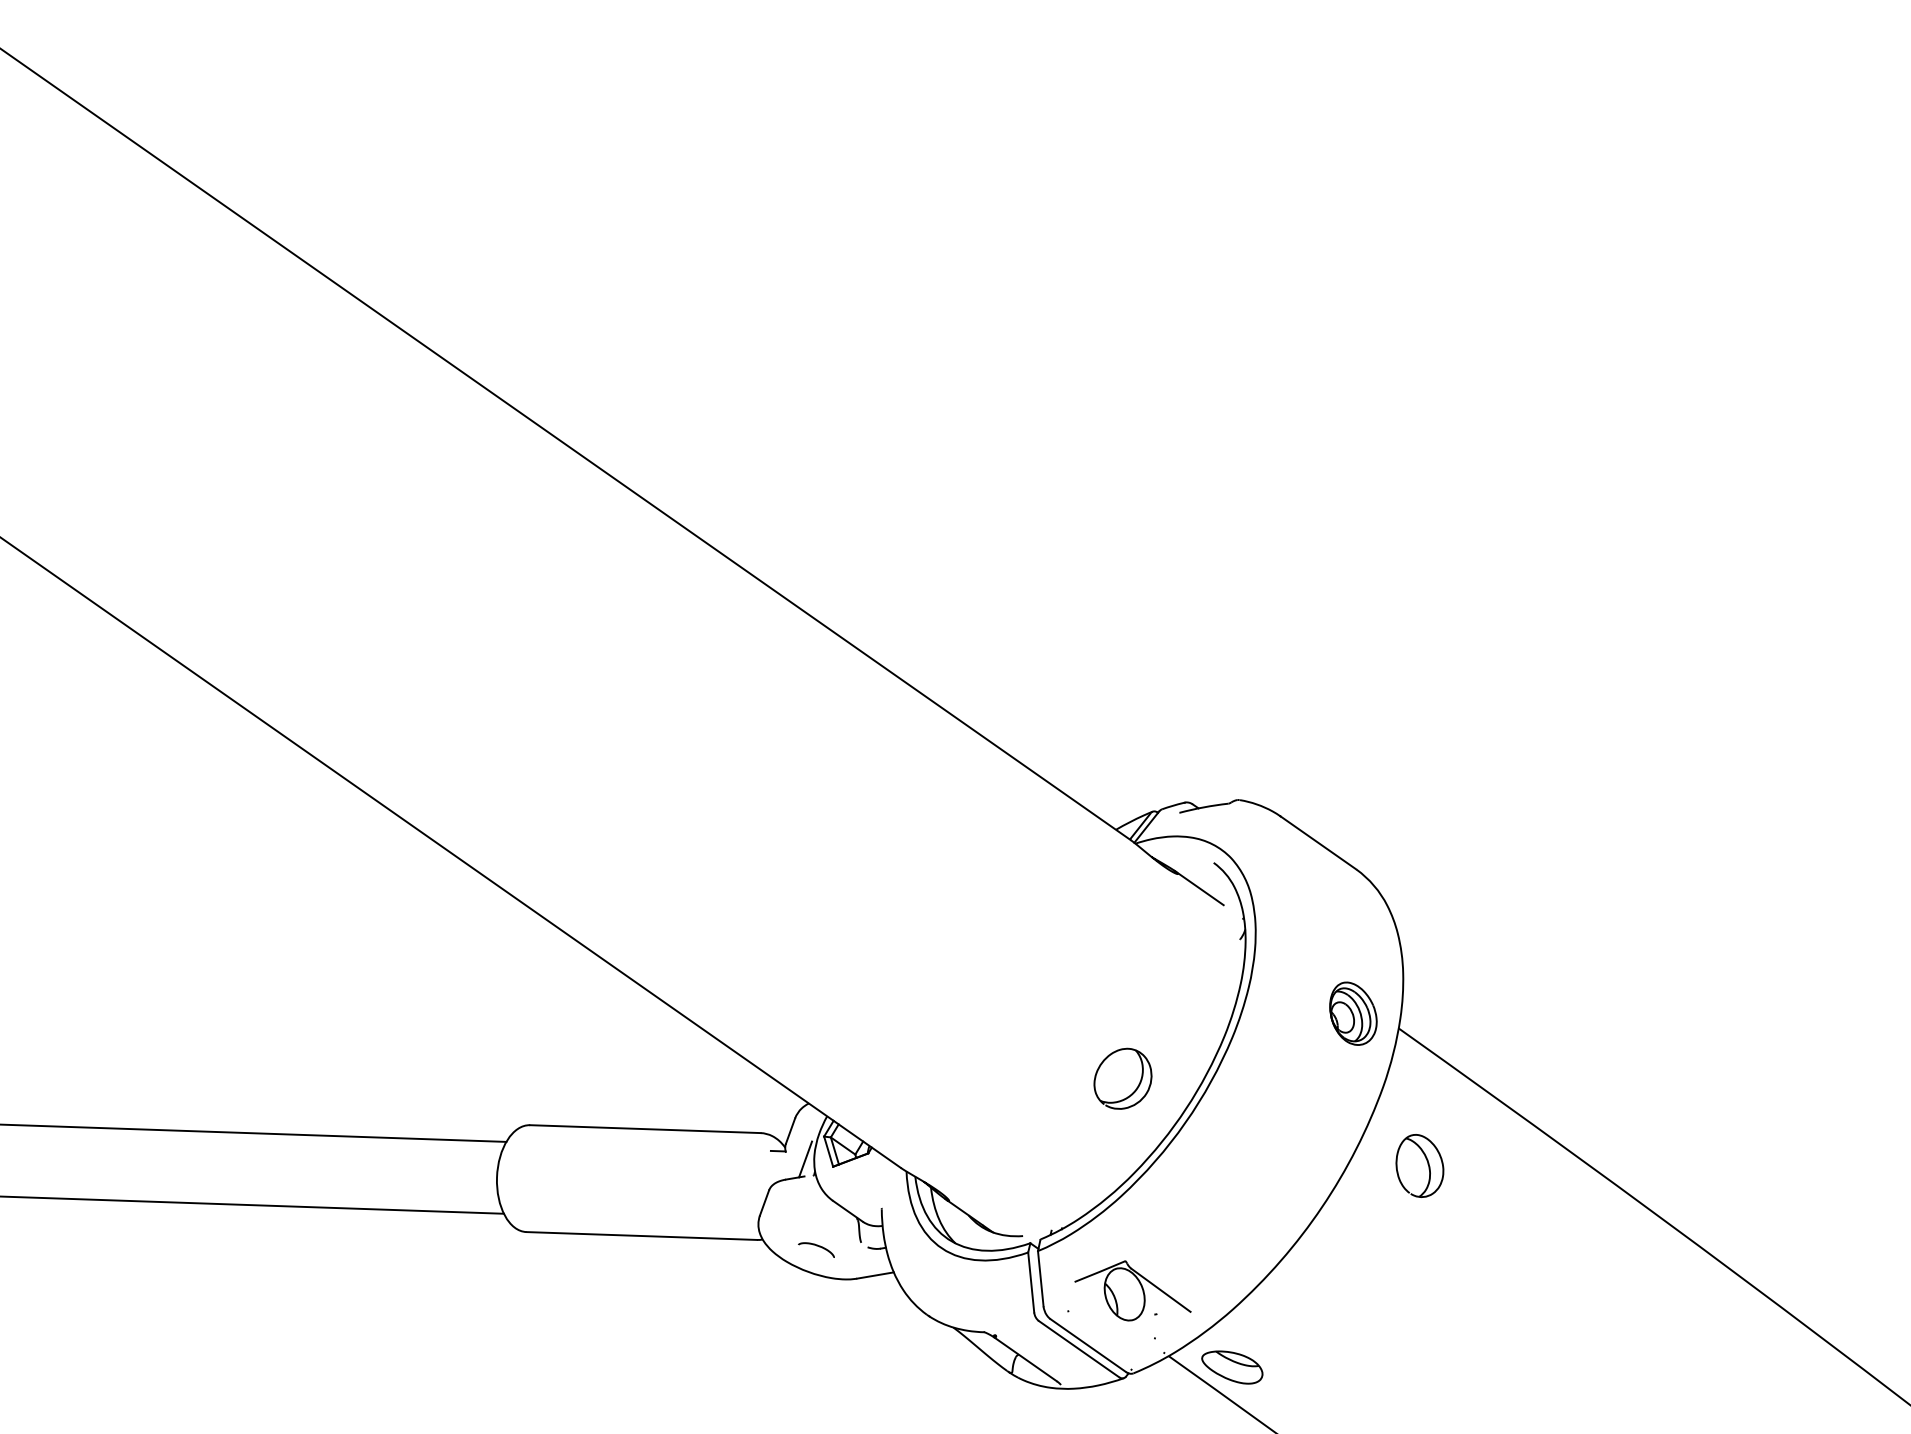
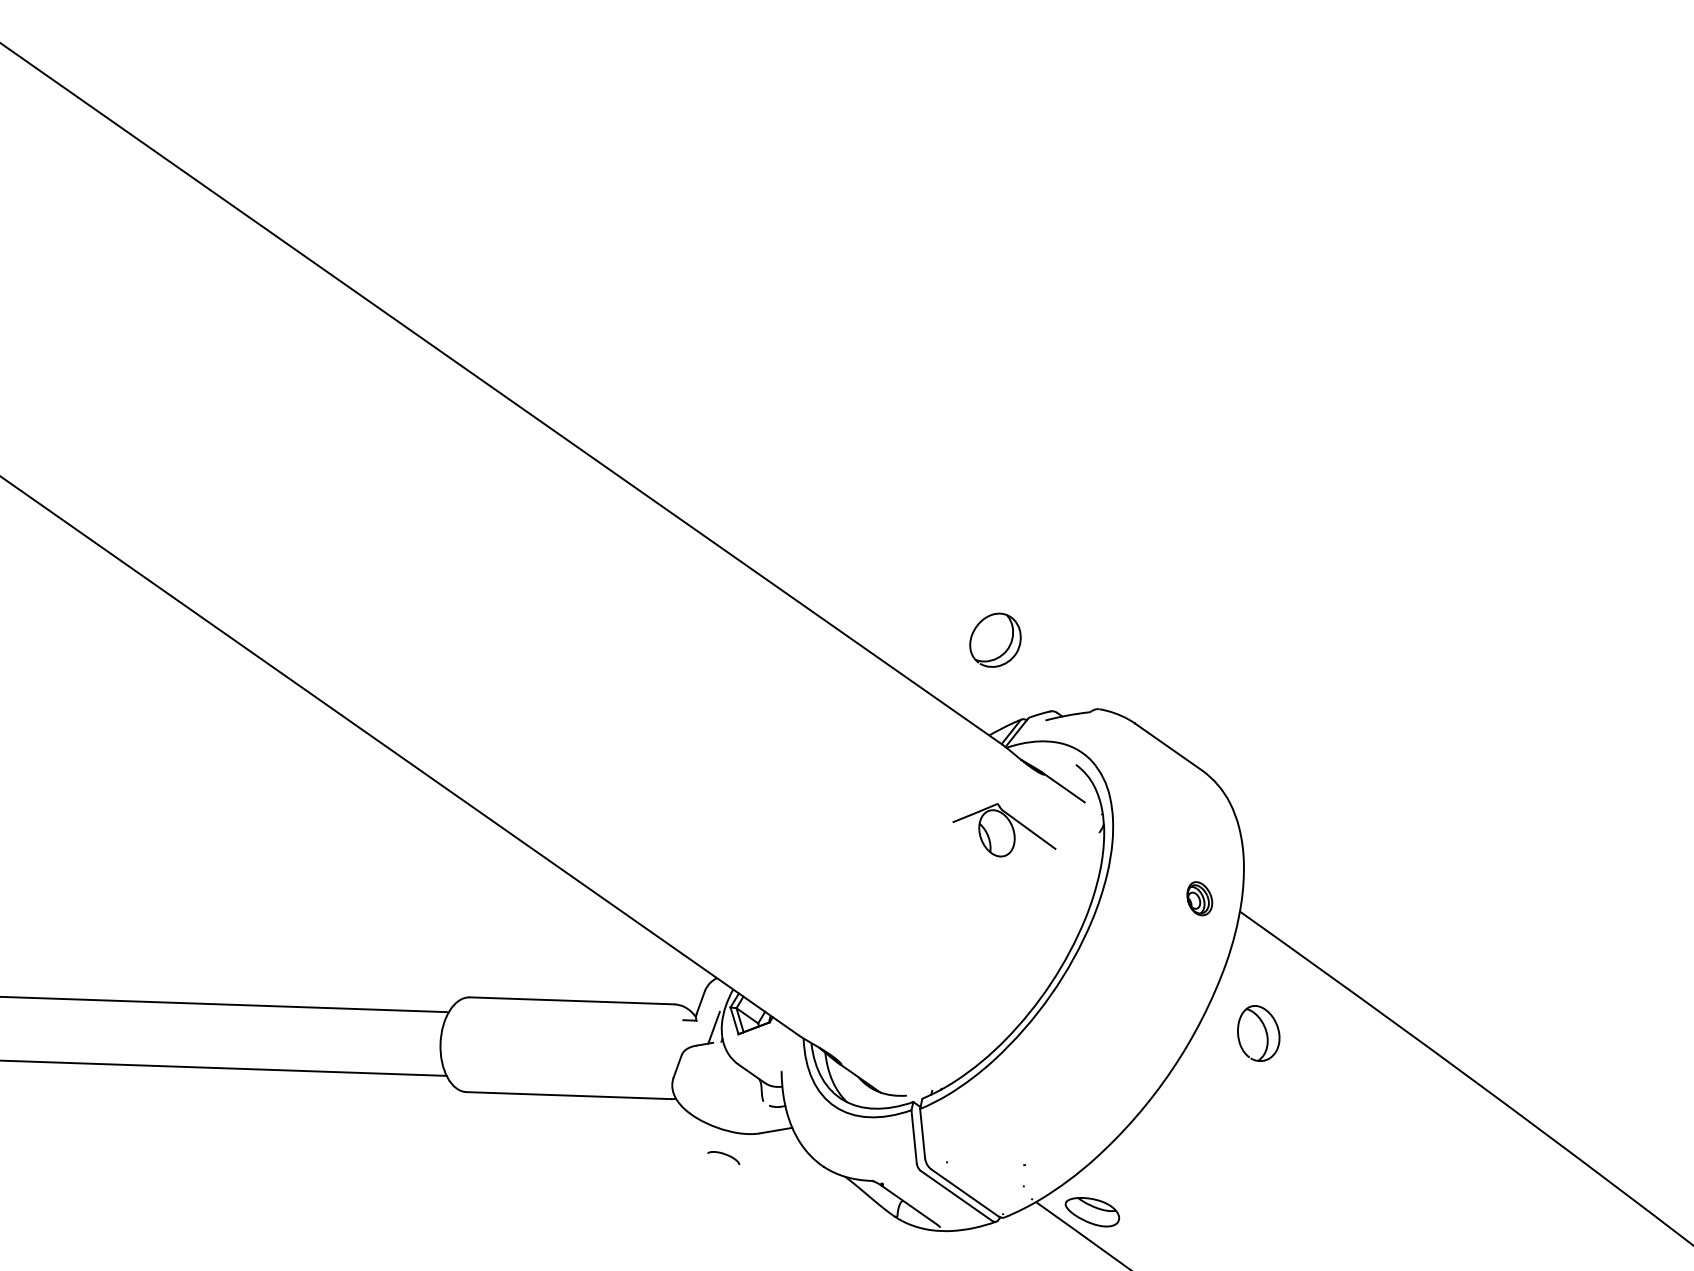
part: (1353, 1013) -> (1199, 898), size x0.6
part: (1123, 1077) -> (995, 639), moved
curve: (818, 1247) -> (725, 1155), moved
part: (1133, 1291) -> (1004, 830), moved

